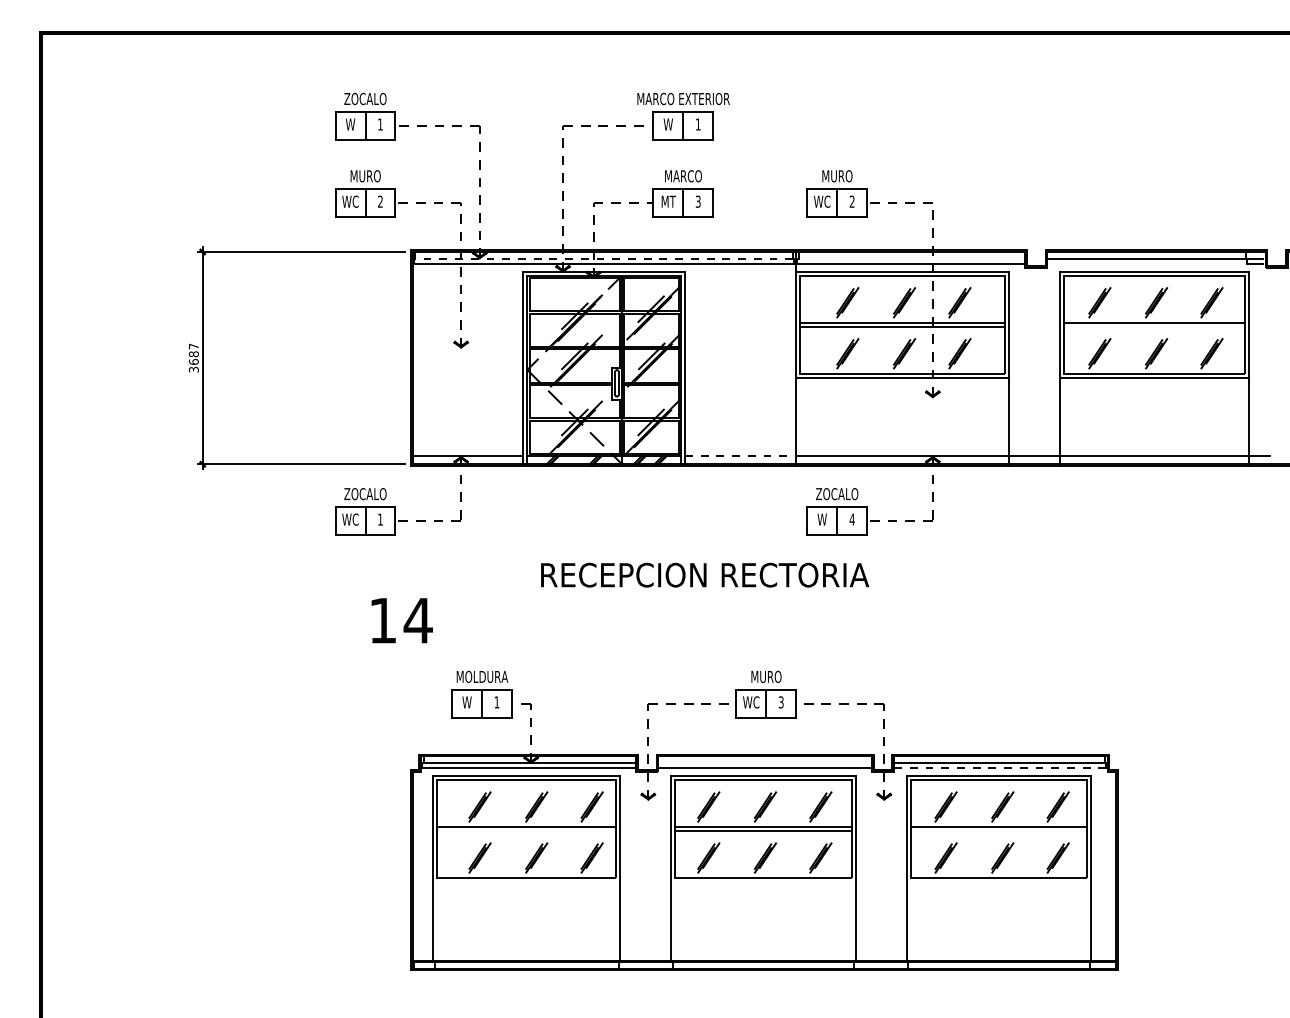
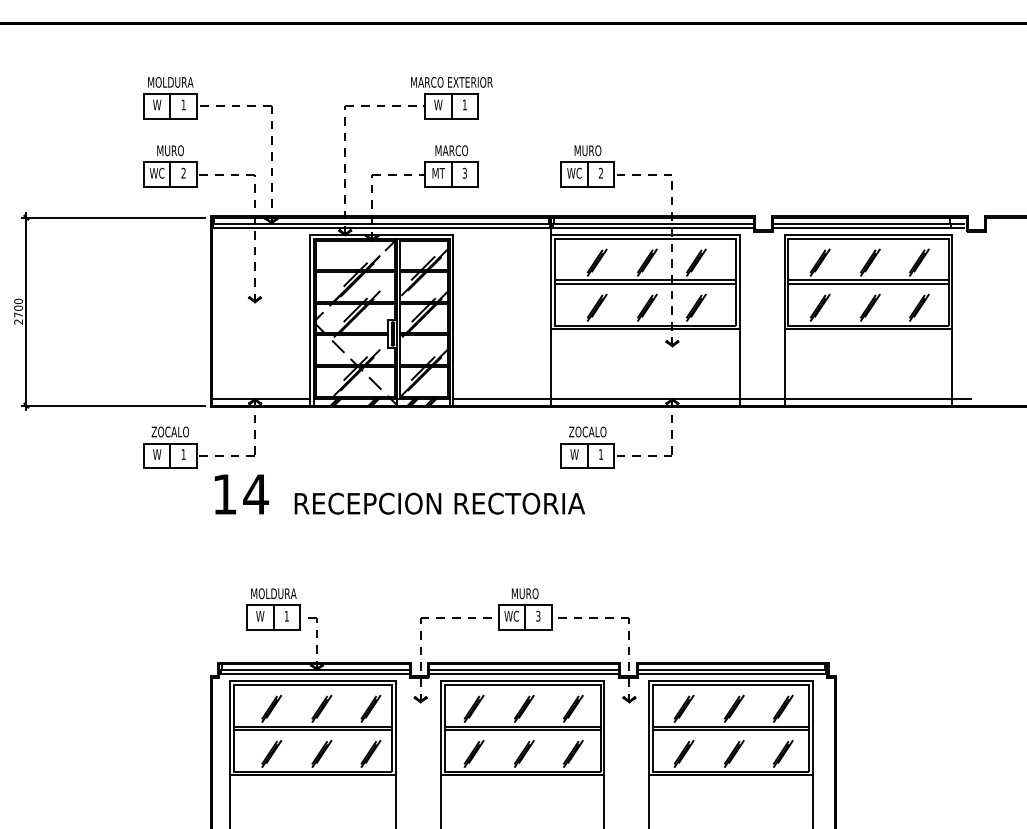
text: (365, 98) -> (170, 81), ZOCALO -> MOLDURA
line: (604, 259) -> (381, 224), dashed -> solid
line: (911, 259) -> (653, 224), added
line: (1147, 263) -> (862, 227), added
line: (1153, 326) -> (867, 283), added
text: (193, 357) -> (18, 311), 3687 -> 2700
line: (740, 456) -> (502, 398), dashed -> solid
text: (350, 519) -> (157, 454), WC -> W
text: (851, 519) -> (600, 454), 4 -> 1
text: (705, 574) -> (440, 503), moved
text: (401, 620) -> (241, 494), moved
line: (765, 763) -> (524, 670), added
line: (1000, 768) -> (732, 674), dashed -> solid
line: (526, 830) -> (312, 729), added
line: (998, 830) -> (730, 729), added
line: (526, 882) -> (312, 775), added
line: (763, 882) -> (522, 775), added
line: (998, 882) -> (730, 775), added

